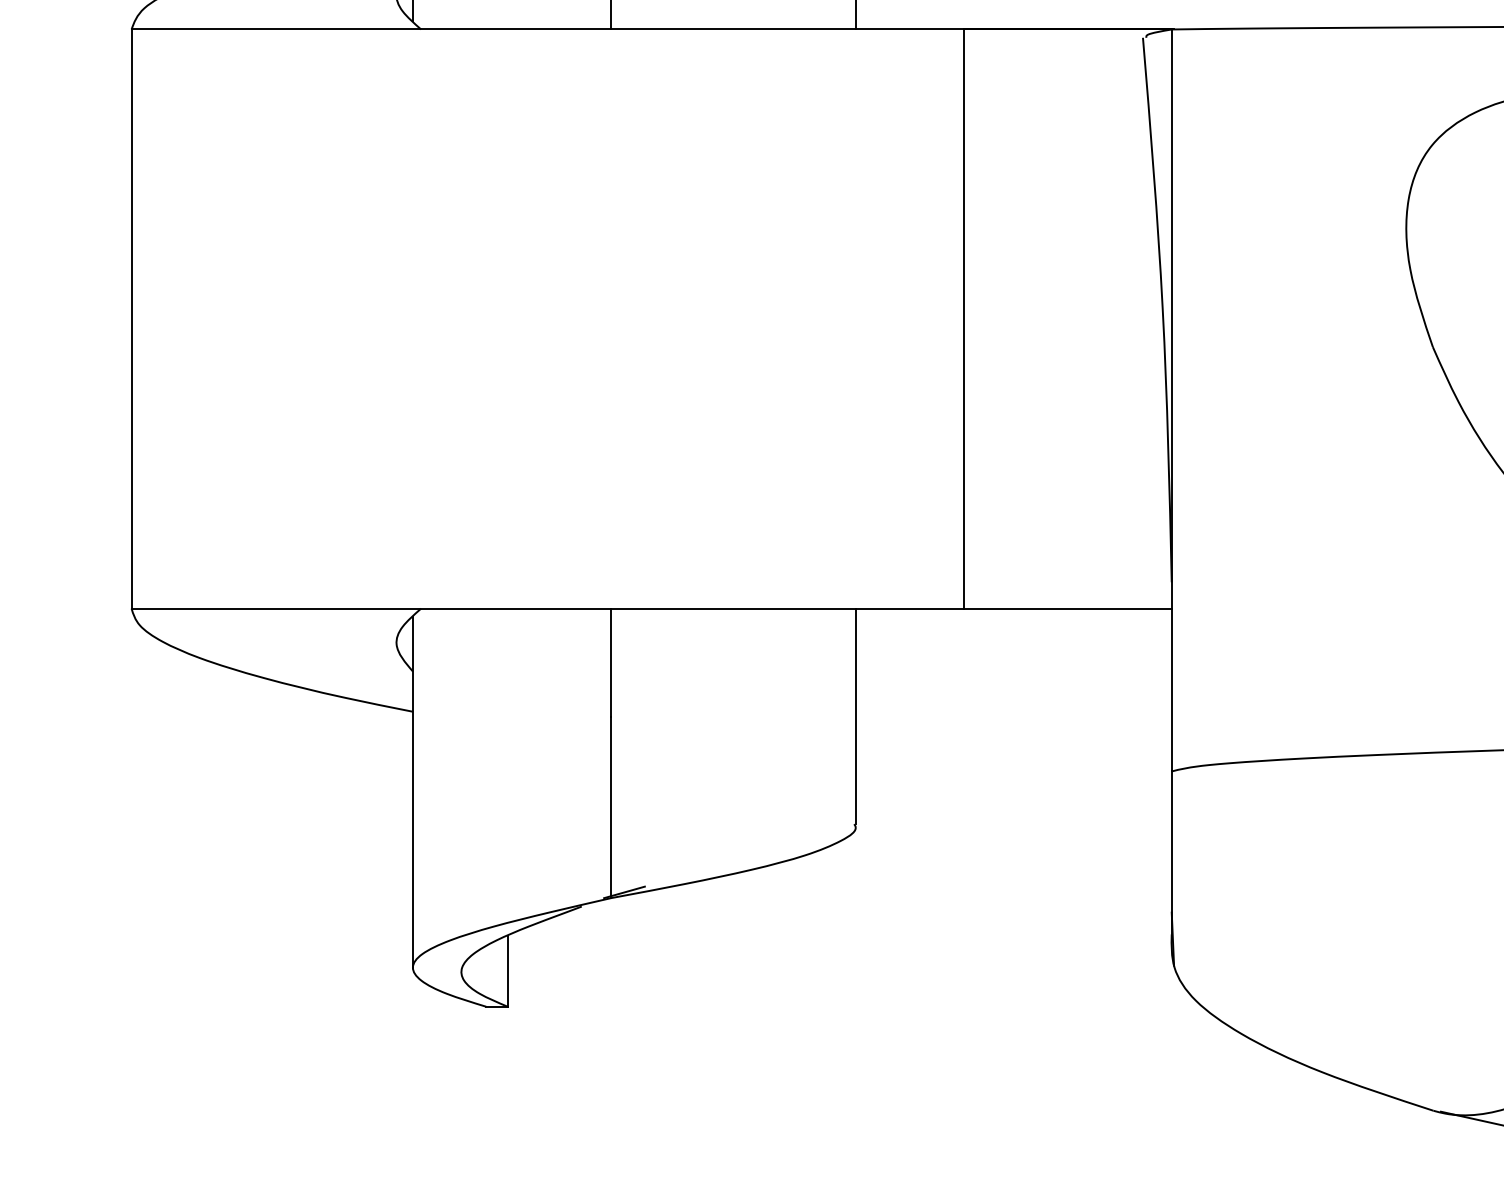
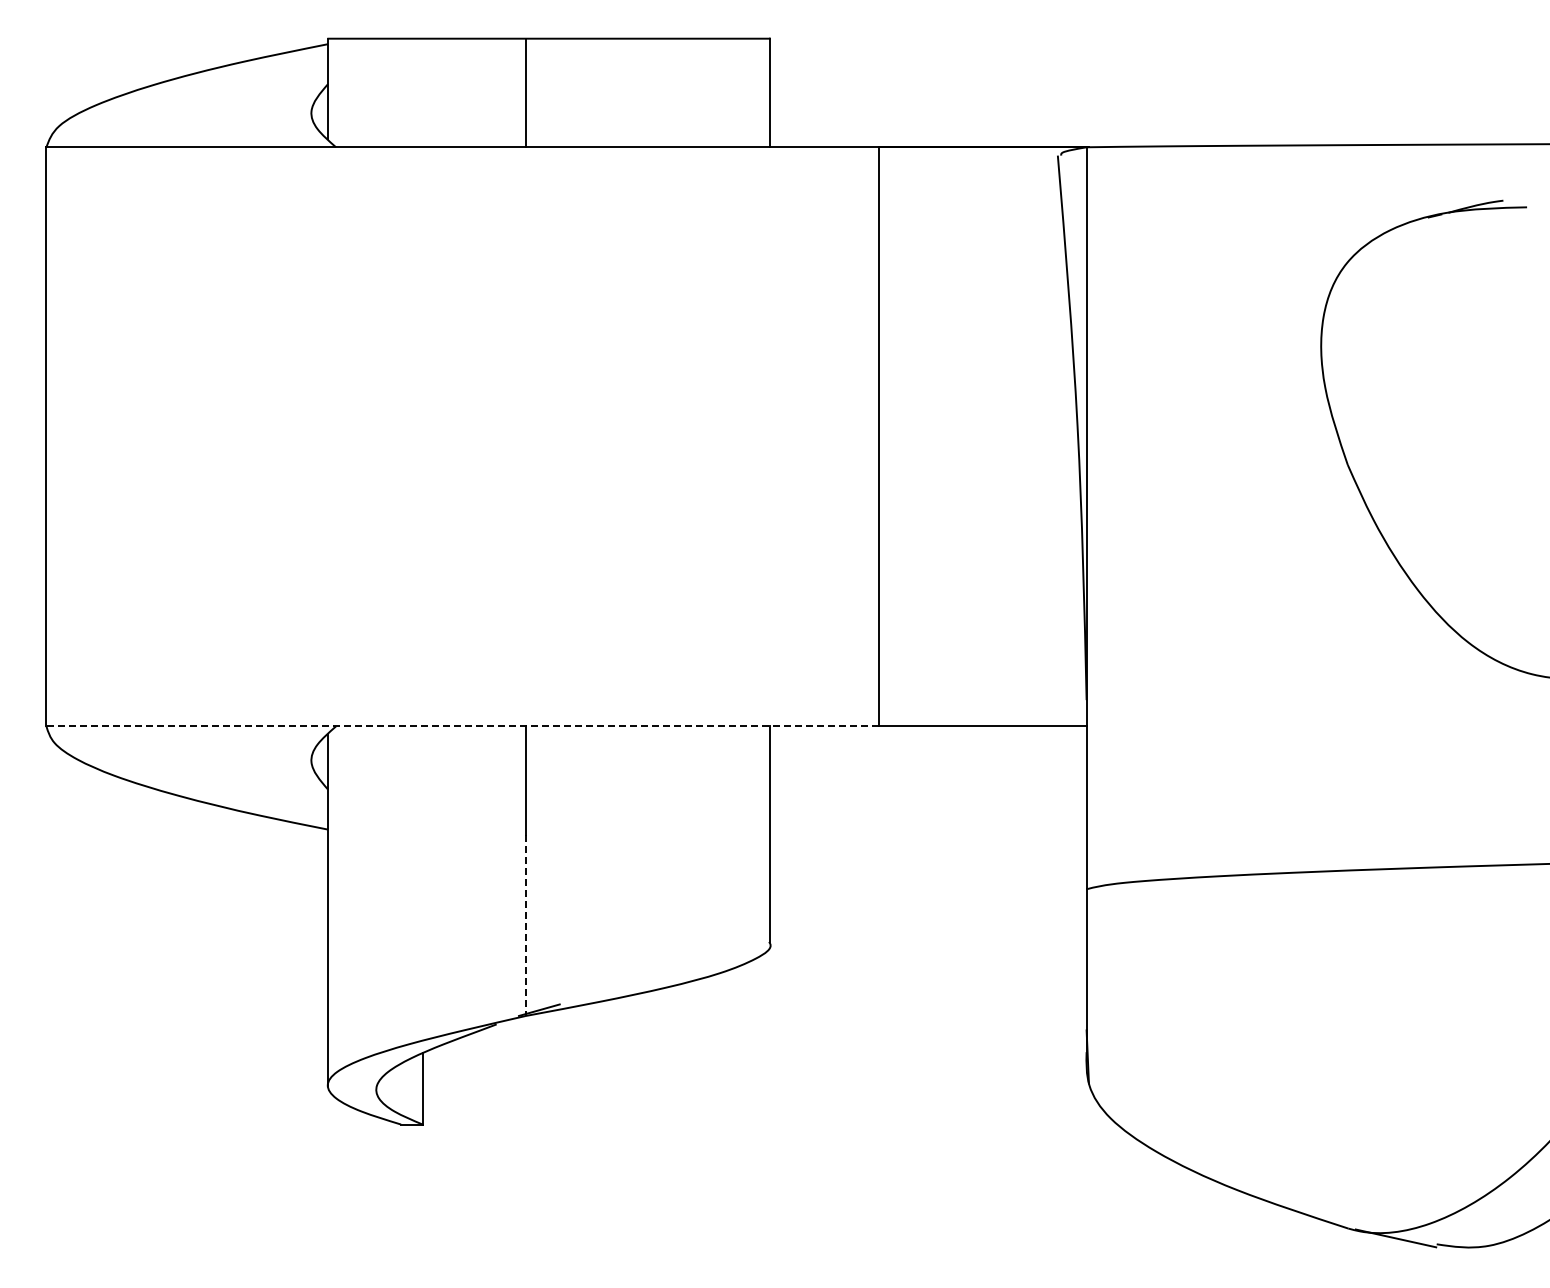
line: (547, 608) -> (462, 726), solid -> dashed
line: (610, 807) -> (525, 925), solid -> dashed

